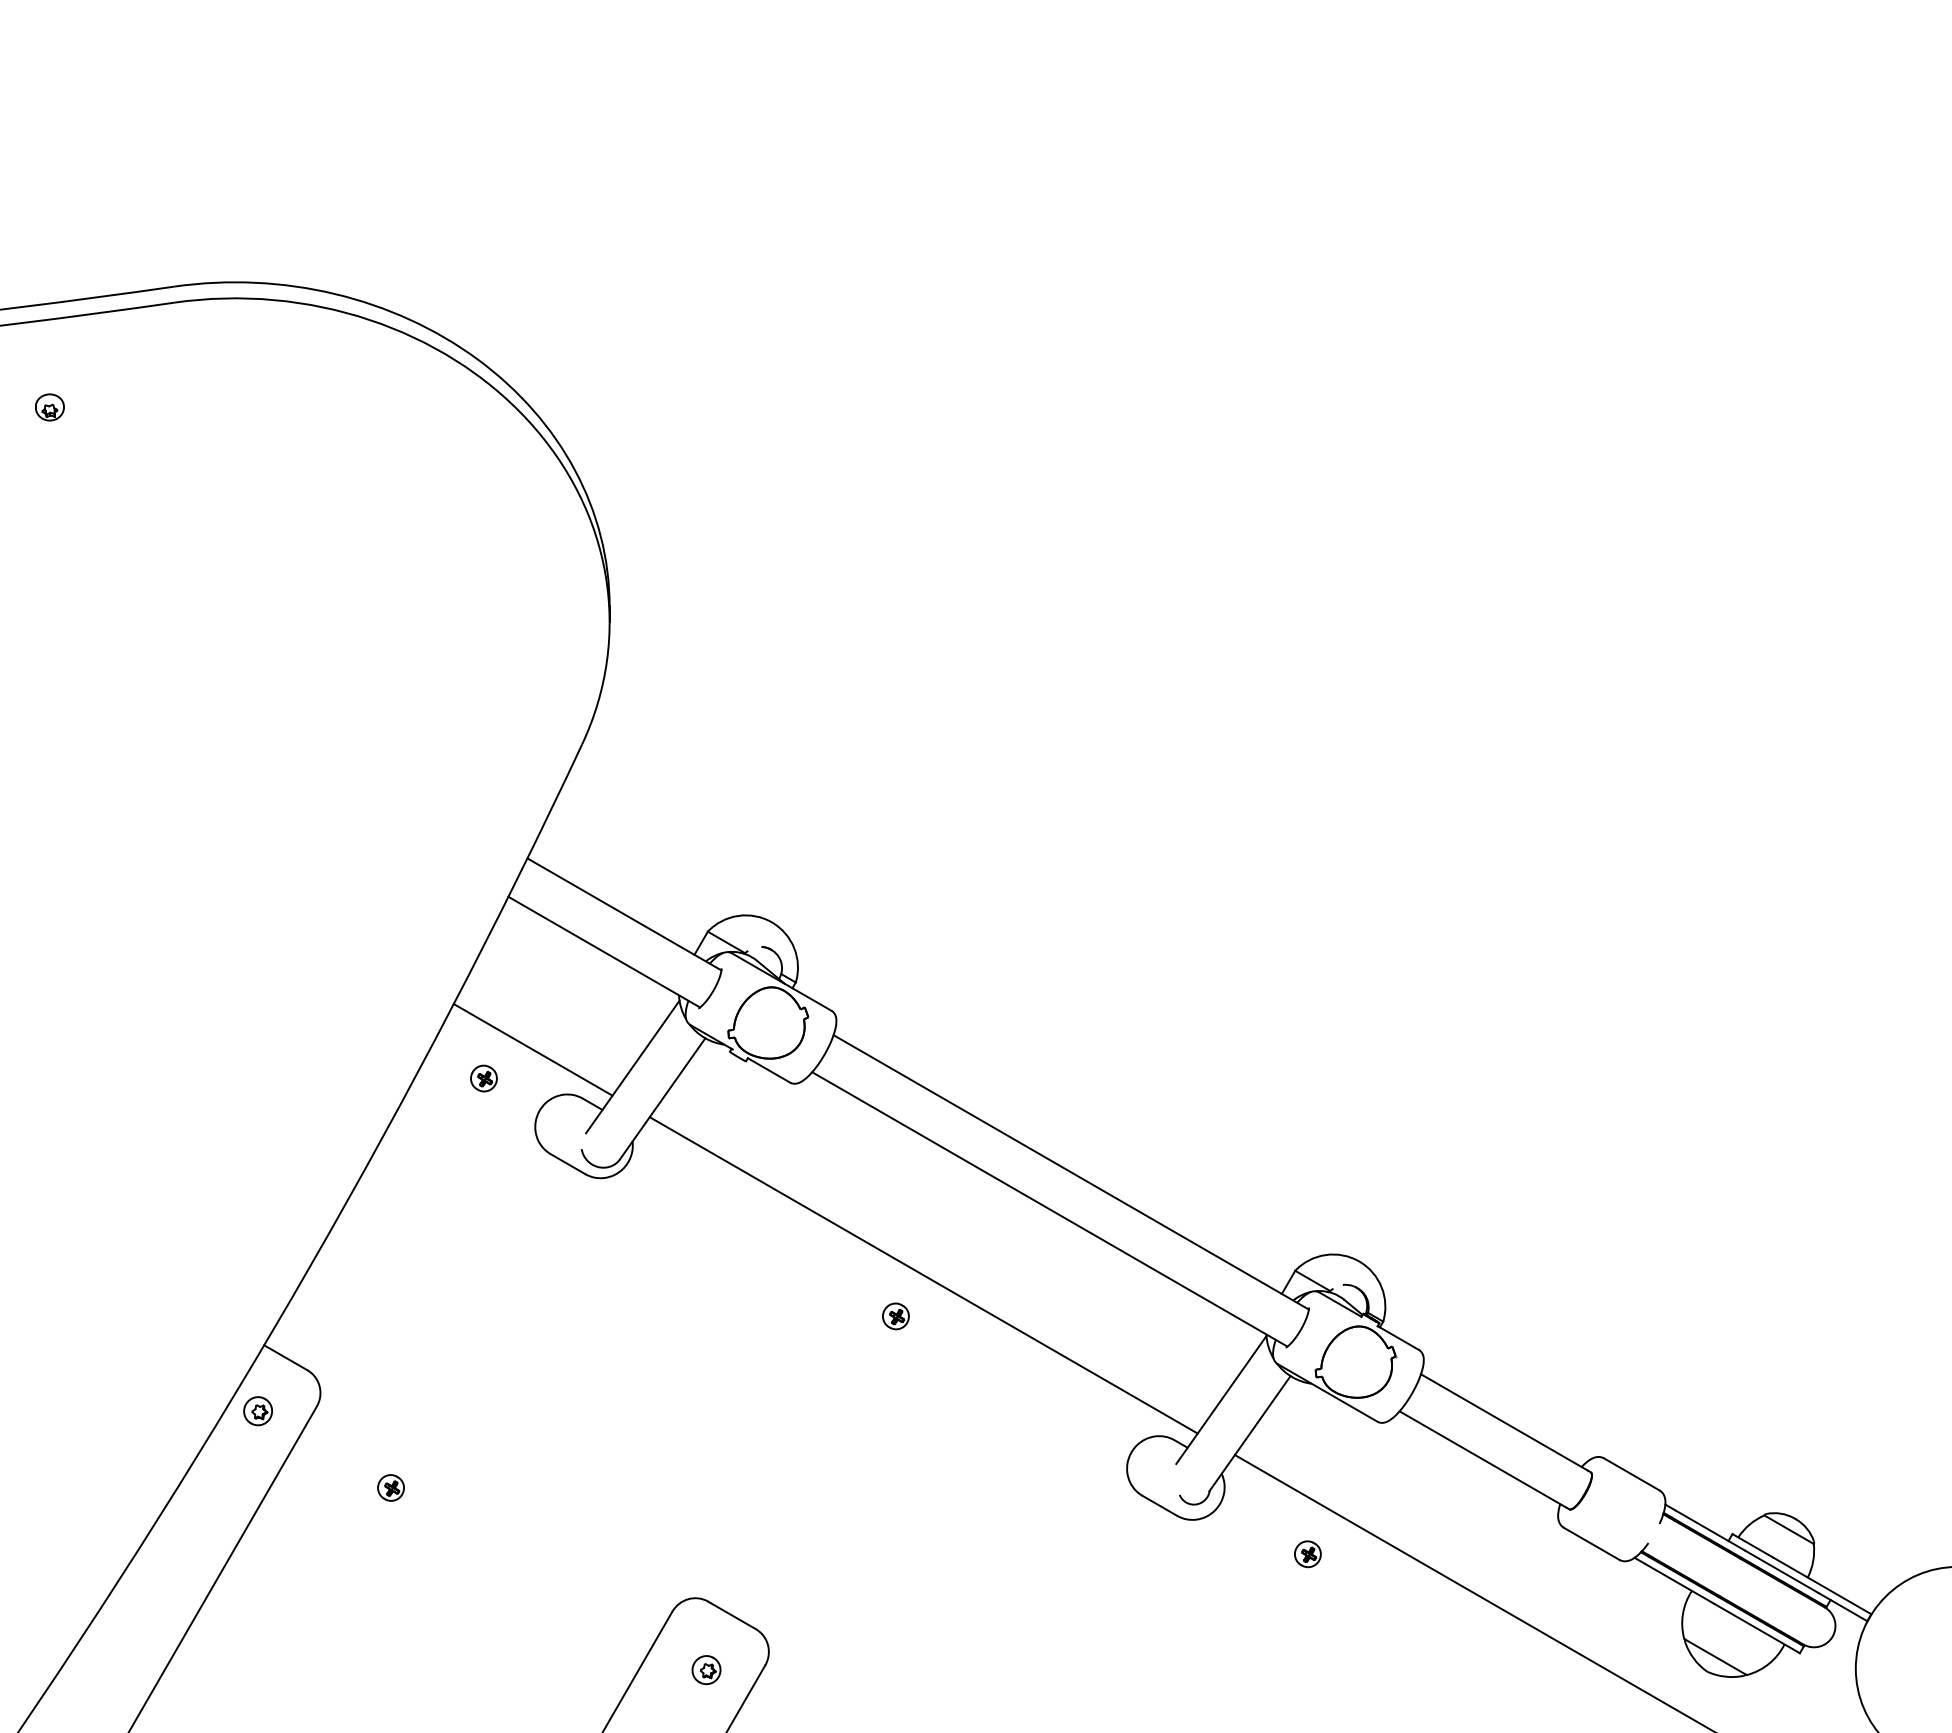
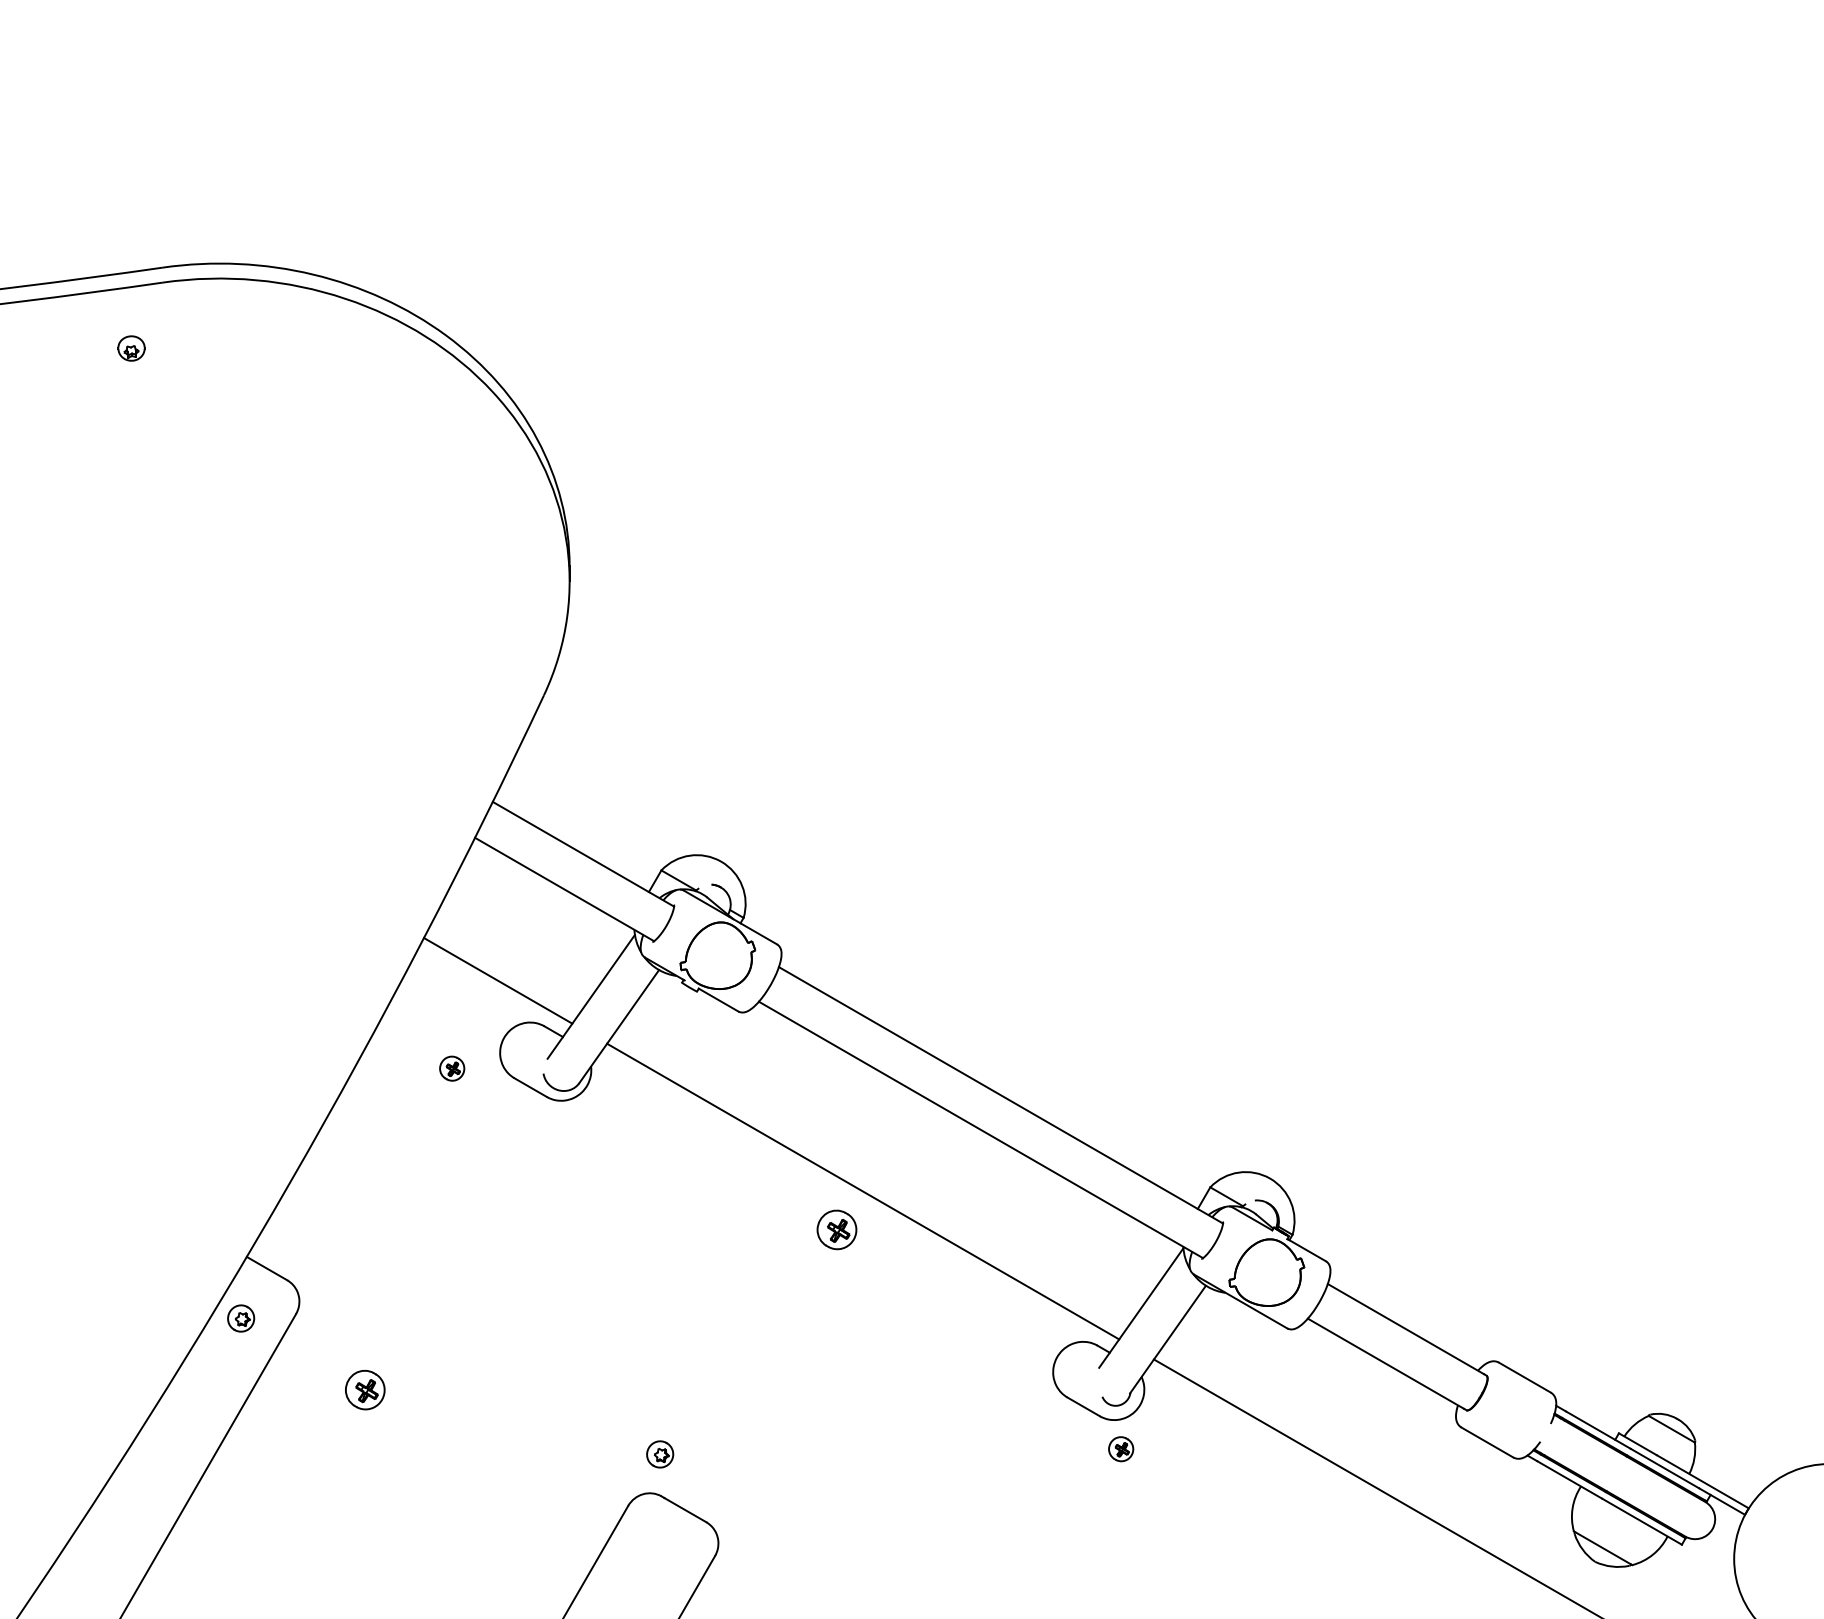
part: (49, 407) -> (131, 348), moved
part: (484, 1078) -> (452, 1068), moved
part: (896, 1315) -> (837, 1229), size x1.6
part: (391, 1488) -> (365, 1390), size x1.6
part: (1308, 1554) -> (1121, 1449), moved
part: (706, 1670) -> (660, 1454), moved

